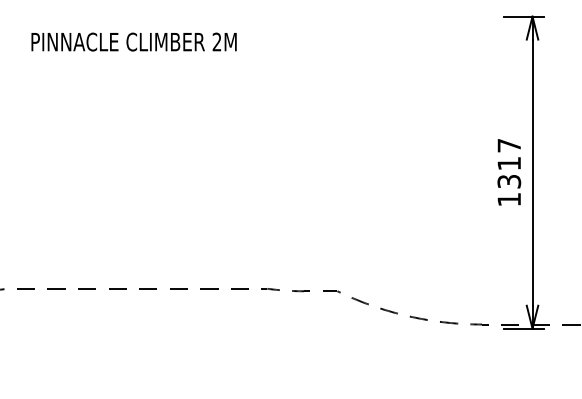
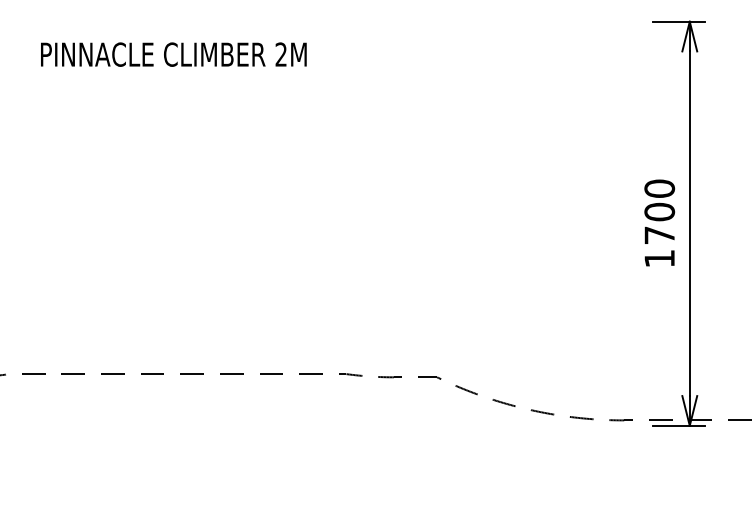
text: (509, 163) -> (659, 211), 1317 -> 1700

